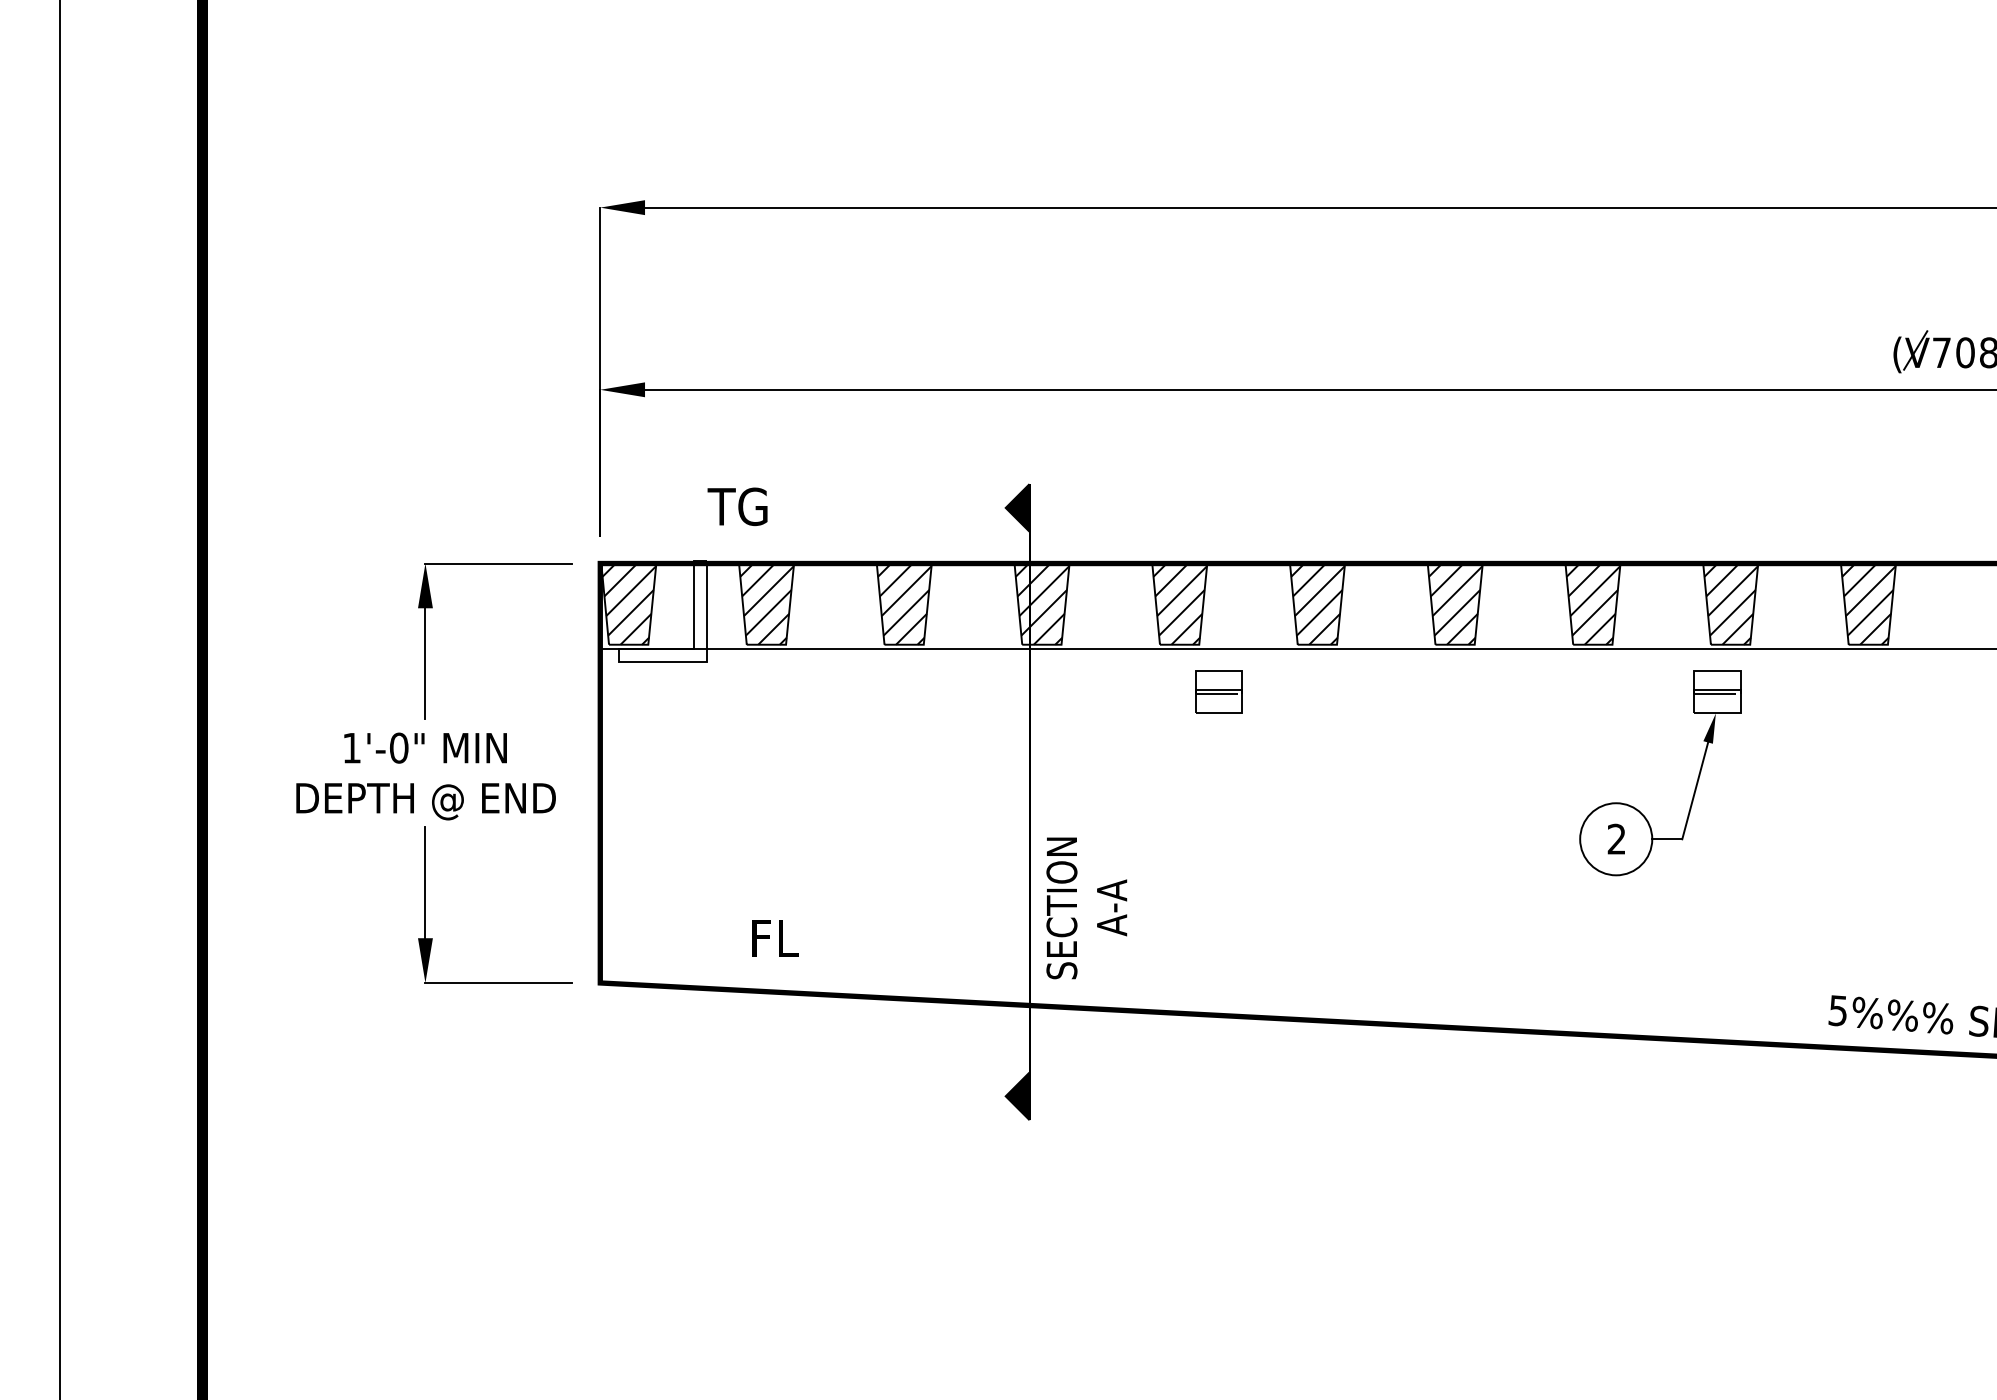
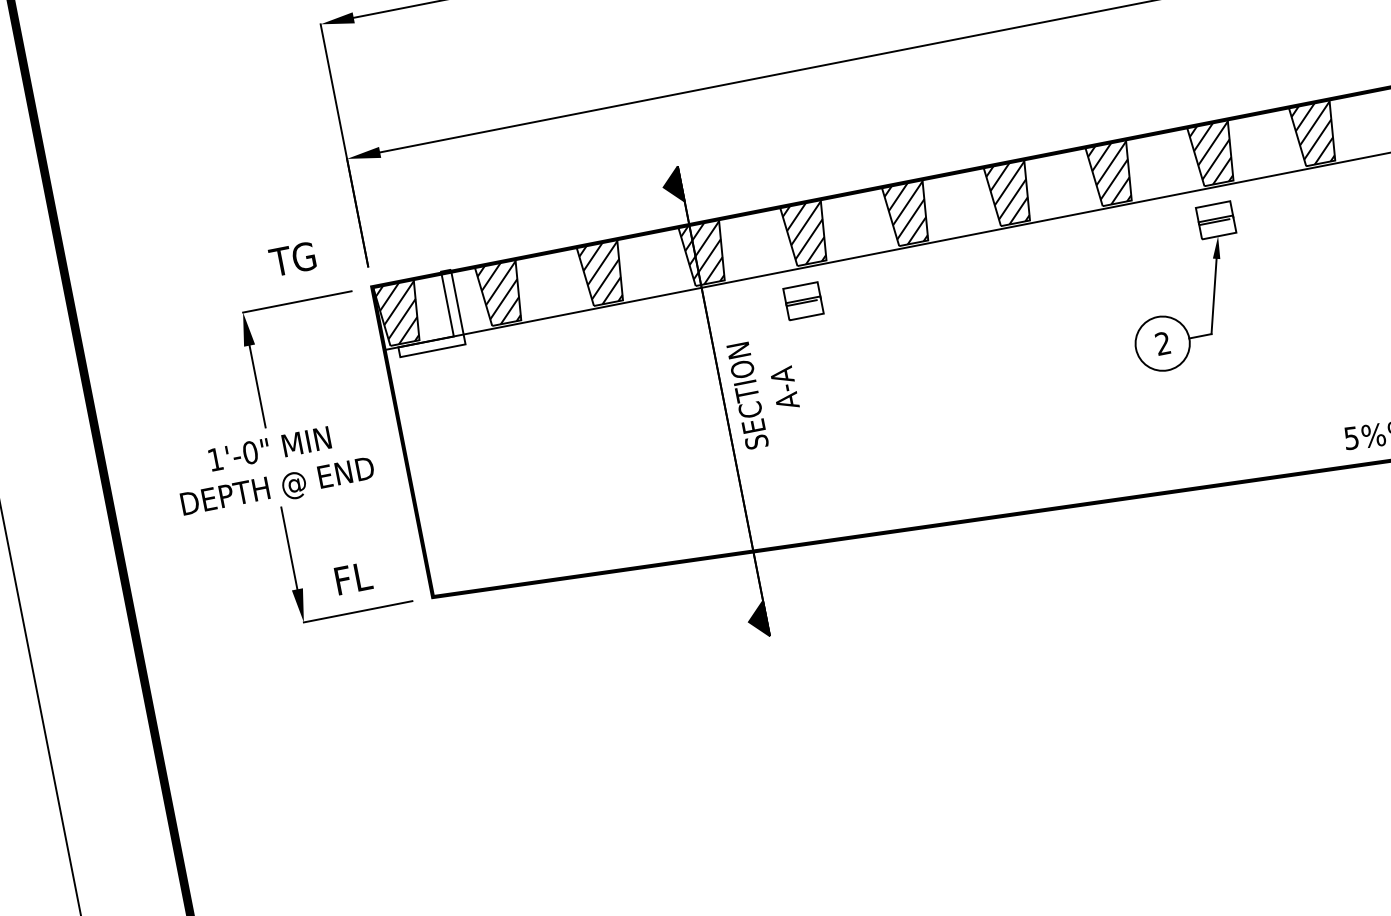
text: (737, 506) -> (292, 259), moved
part: (1218, 691) -> (803, 300), moved
text: (1086, 908) -> (765, 392), moved
text: (775, 938) -> (353, 578), moved

